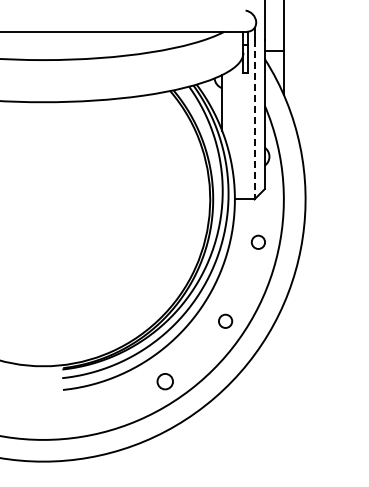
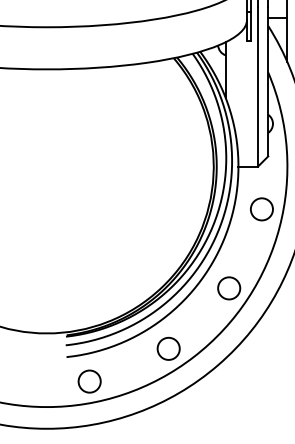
line: (254, 119) -> (258, 86), dashed -> solid
circle: (258, 242) -> (262, 209), size x1.67
circle: (225, 321) -> (229, 288), size x1.67
circle: (165, 381) -> (169, 348), size x1.43
circle: (86, 414) -> (90, 381), added

